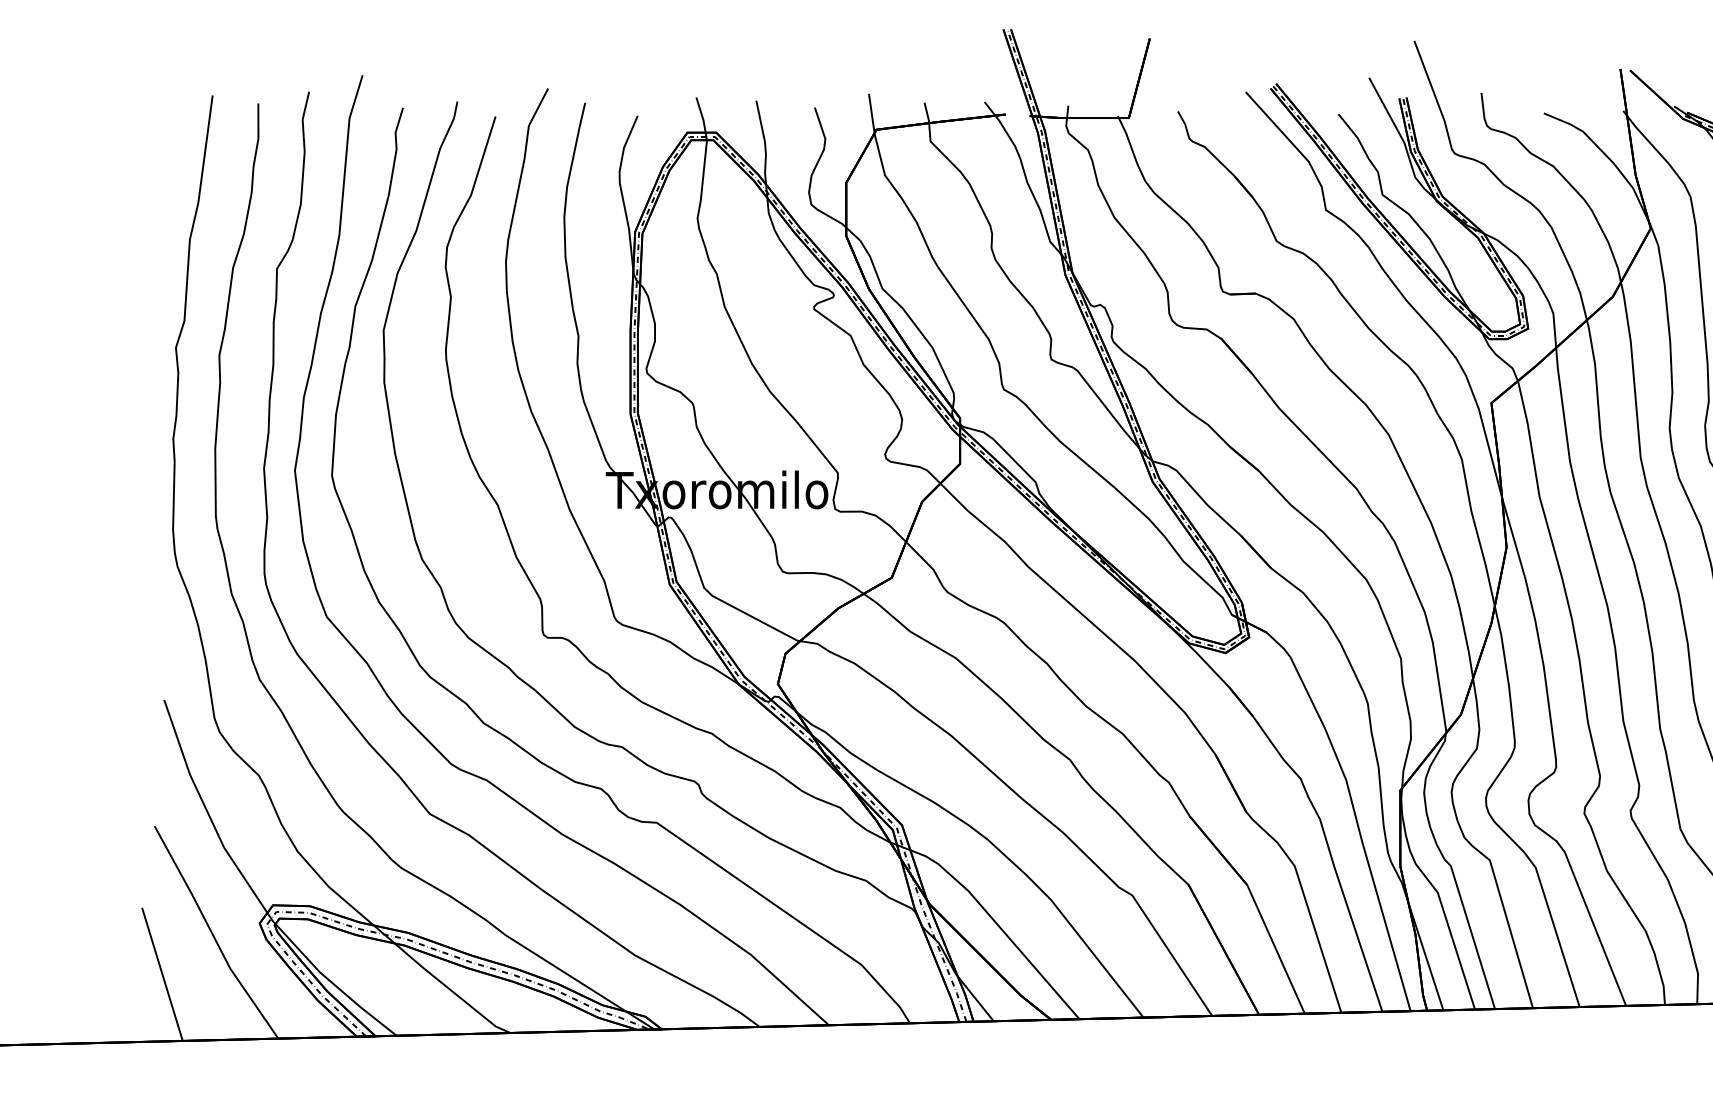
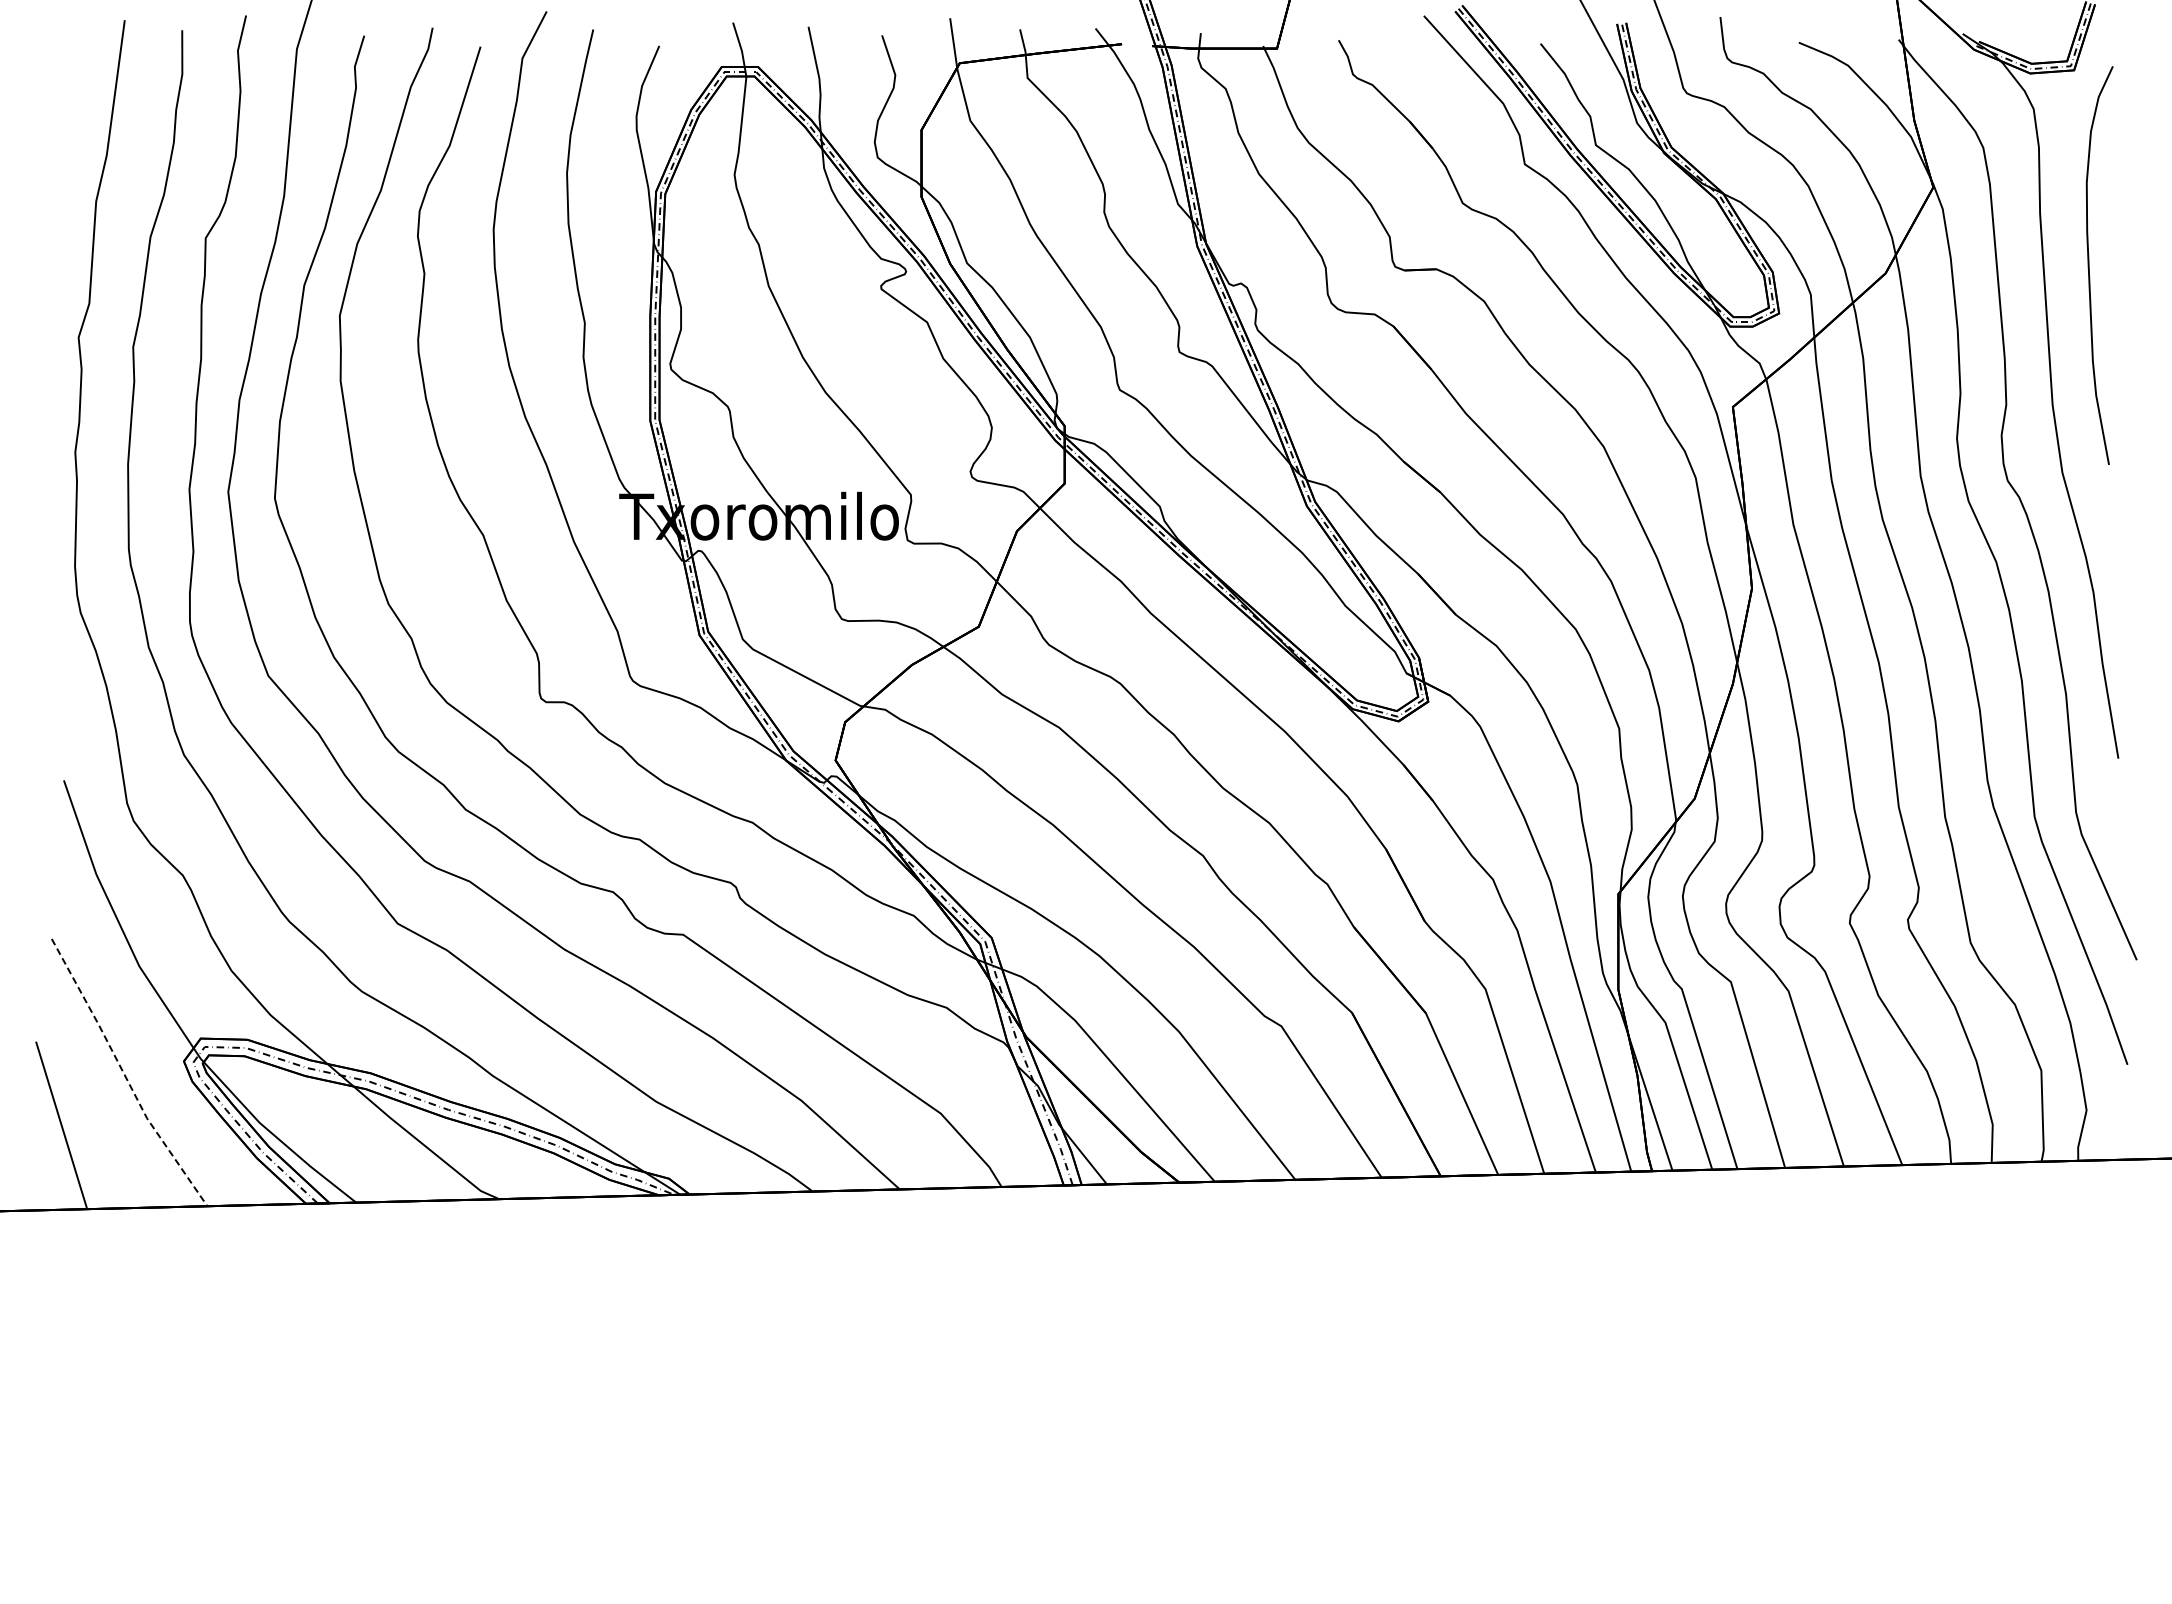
line: (213, 934) -> (125, 1075), solid -> dashed

